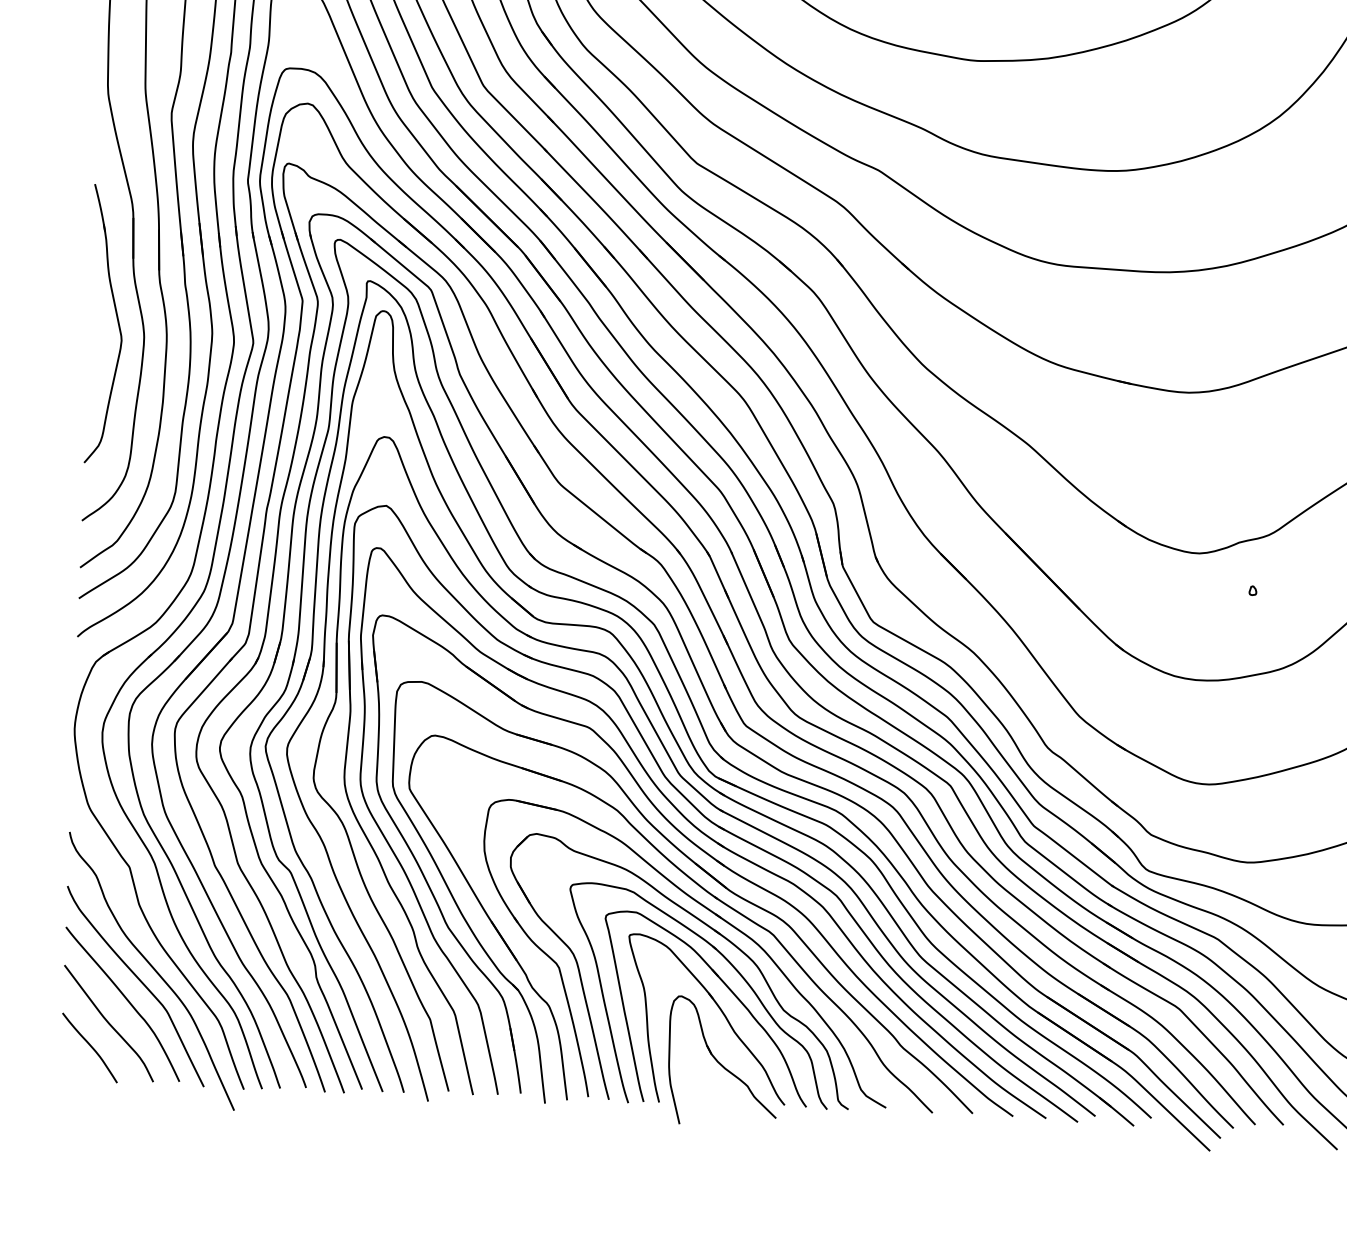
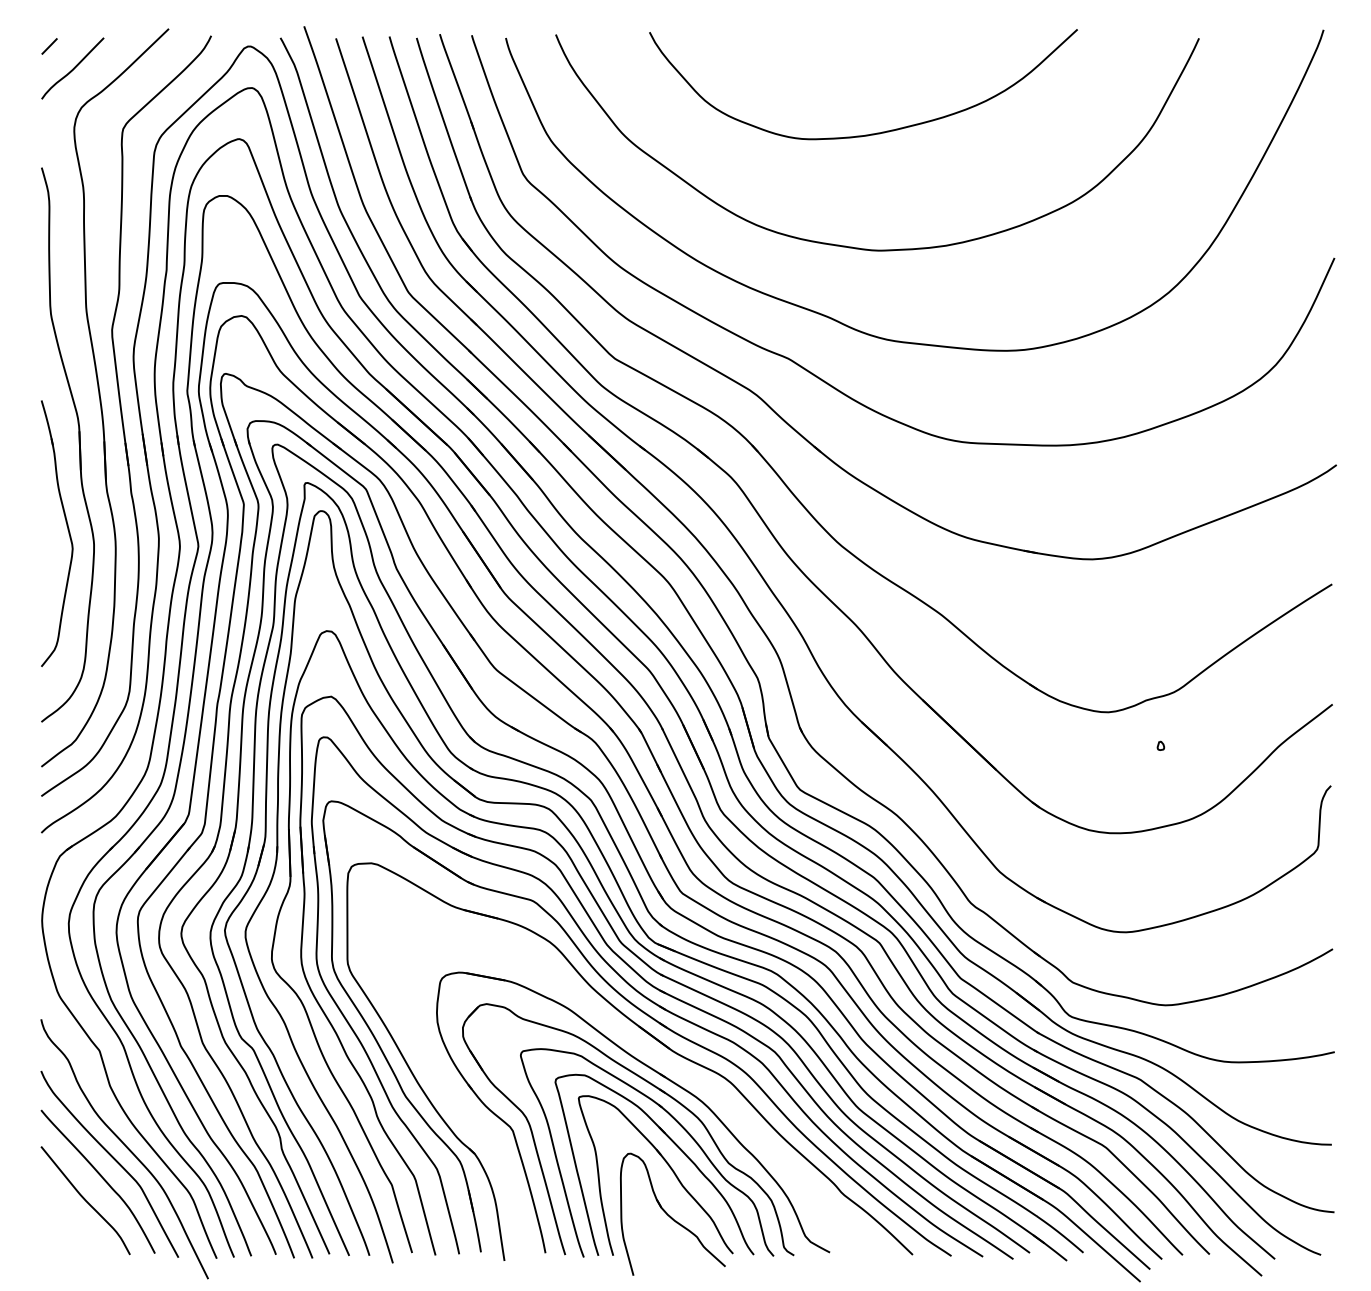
part: (700, 887) -> (644, 1049), removed
curve: (90, 1046) -> (68, 1223), removed

